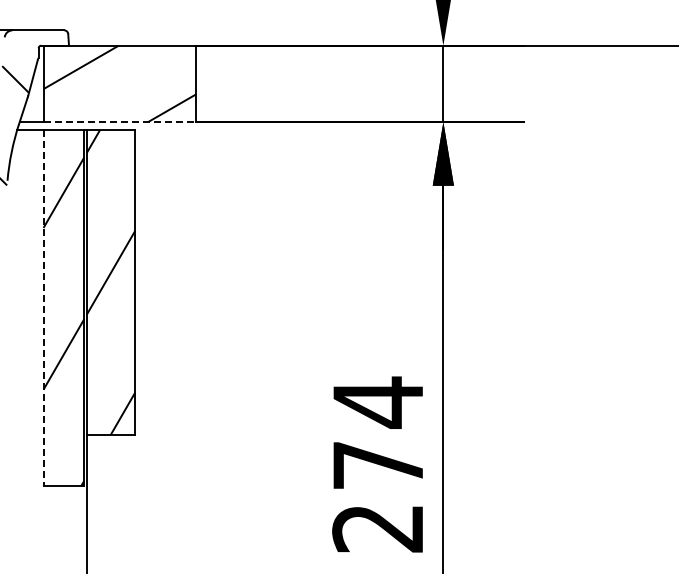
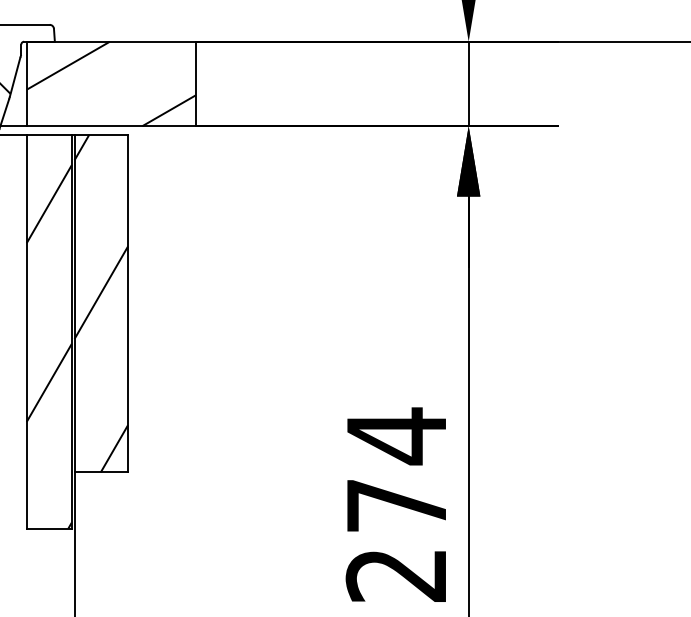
line: (120, 122) -> (111, 126), dashed -> solid
line: (43, 308) -> (26, 332), dashed -> solid

